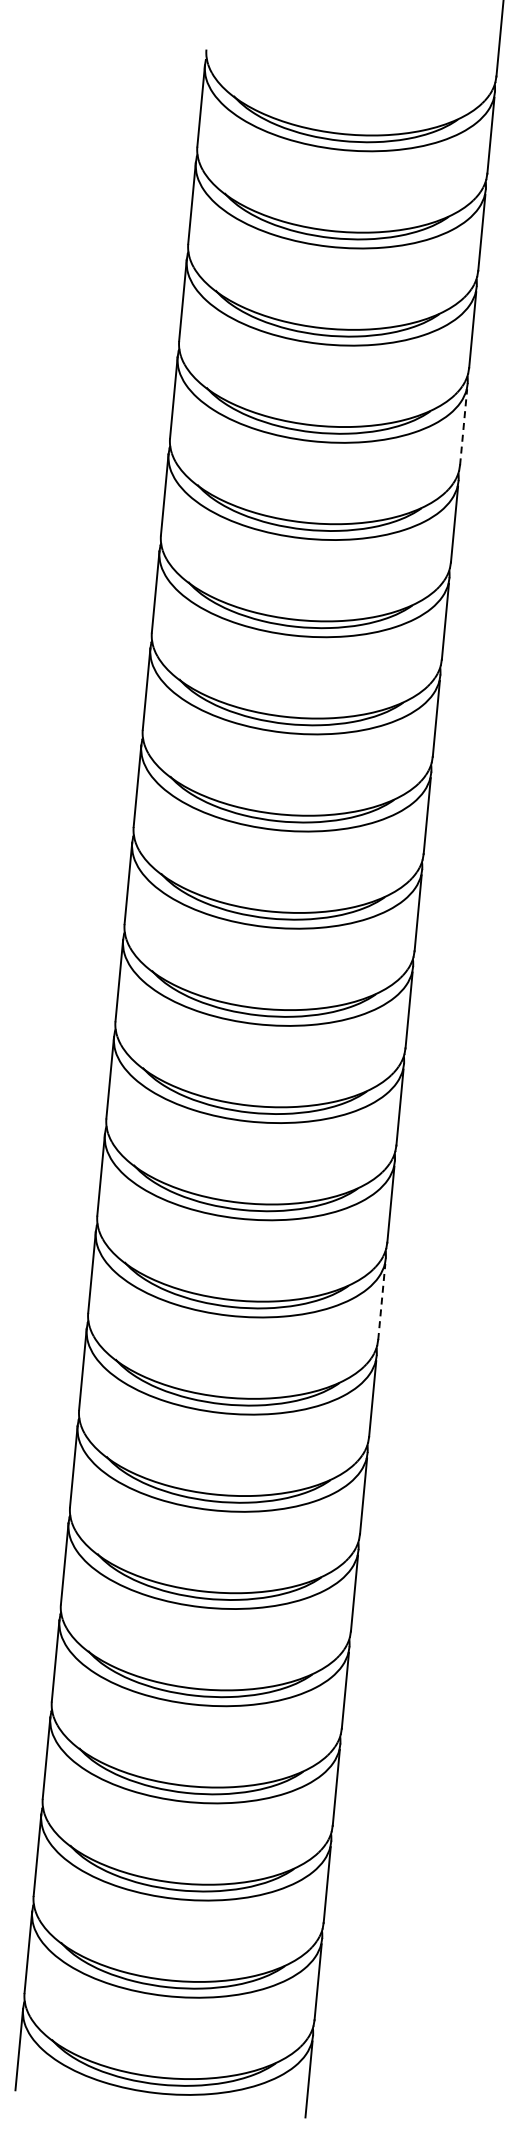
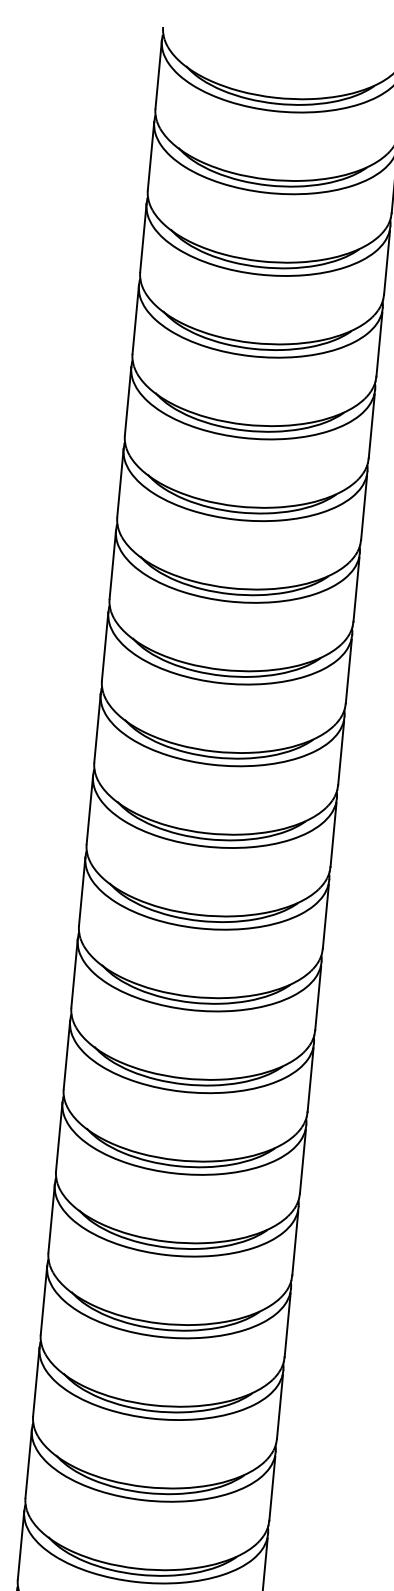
line: (463, 426) -> (379, 343), dashed -> solid
line: (381, 1301) -> (310, 1079), dashed -> solid

